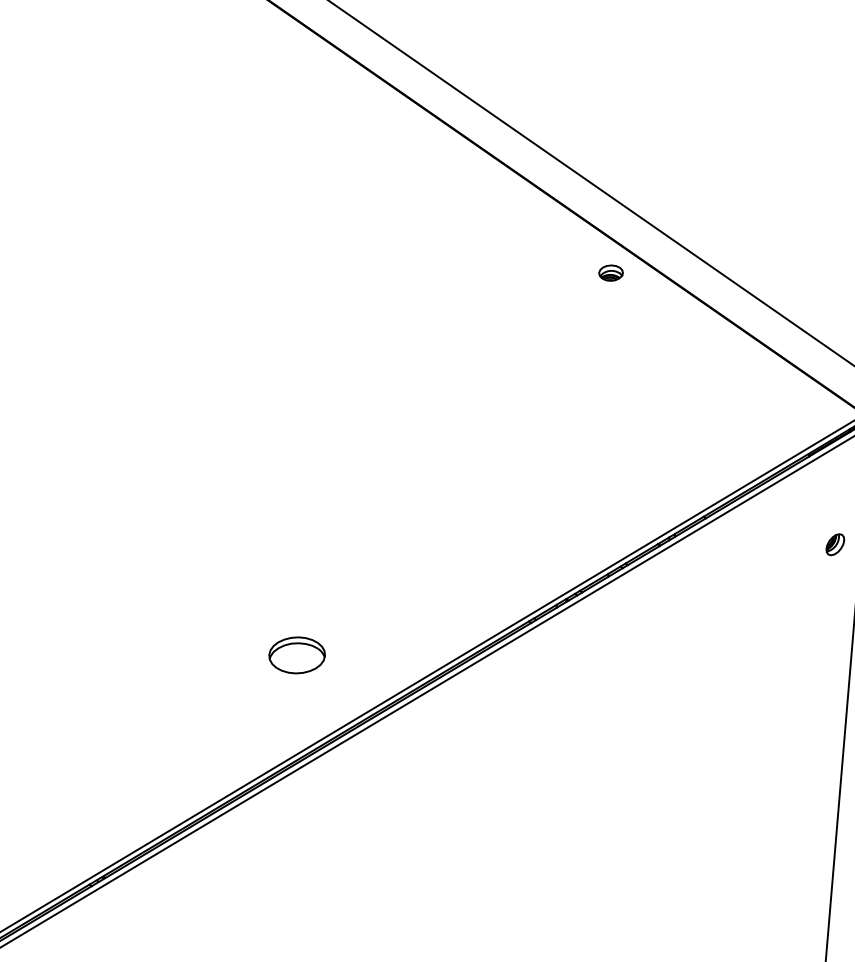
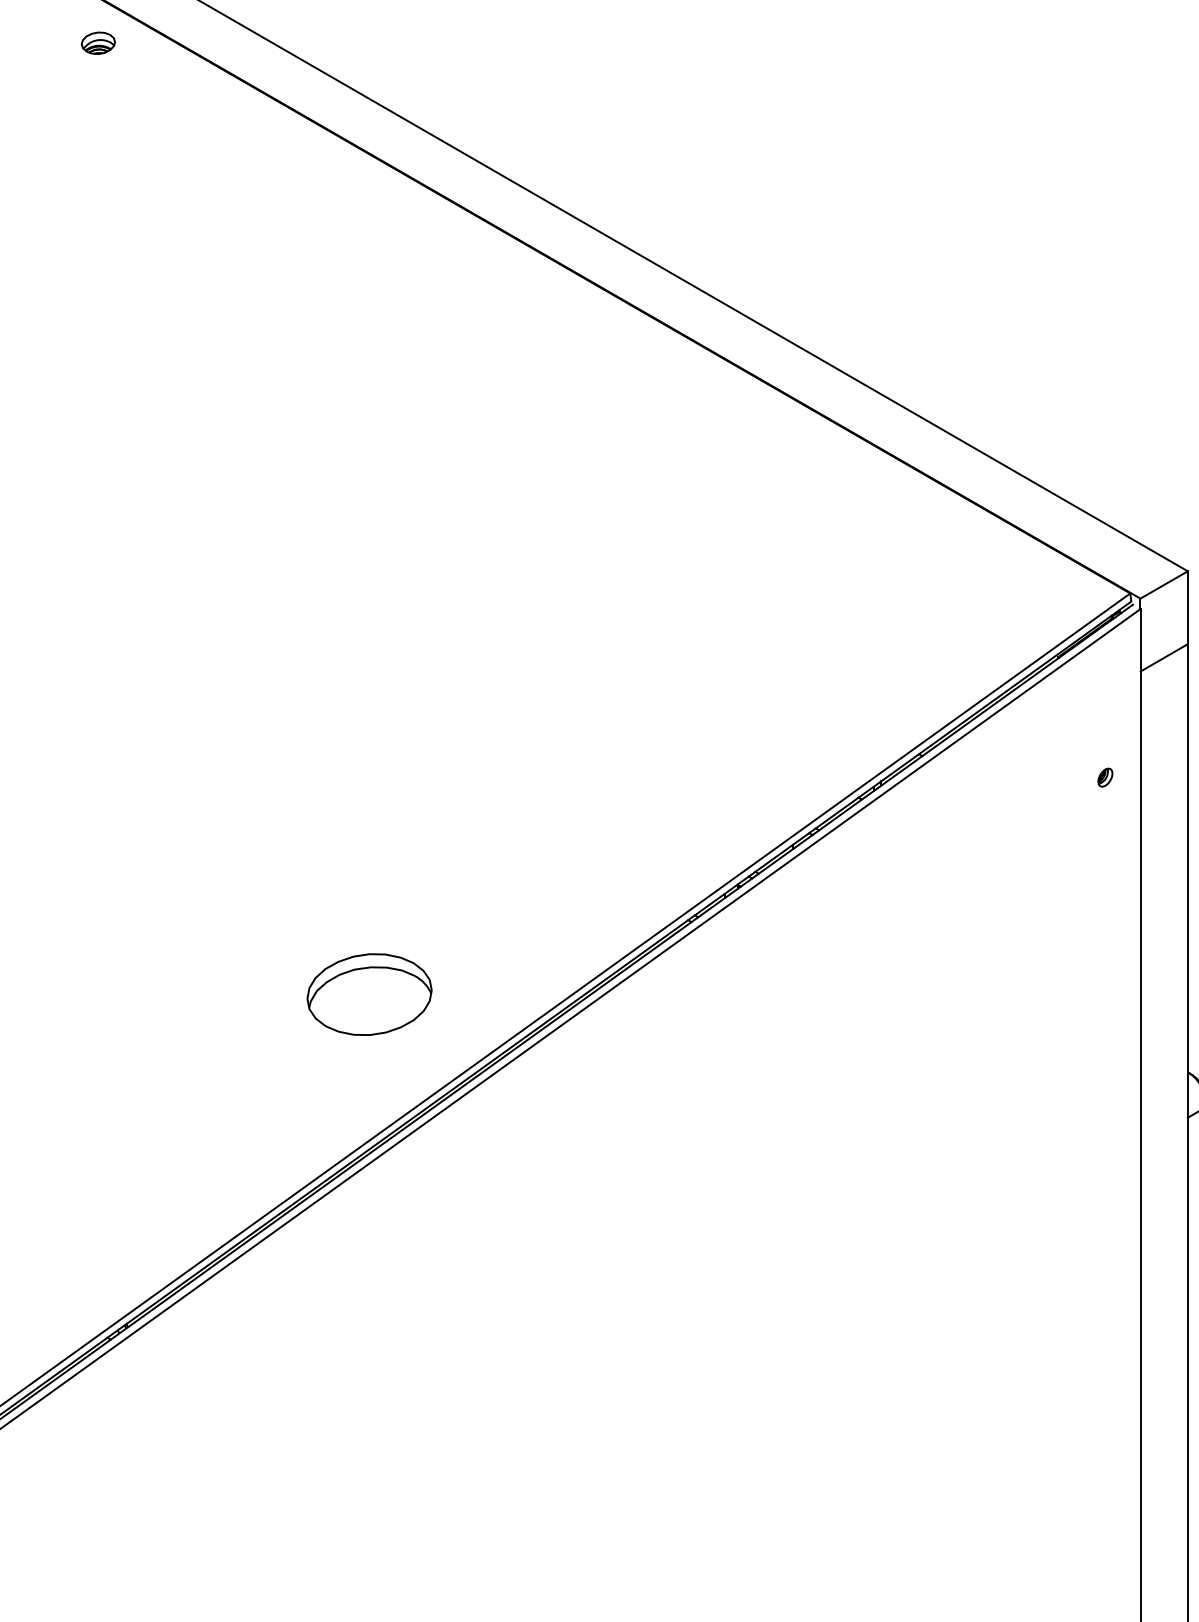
part: (611, 272) -> (761, 425), removed
part: (835, 544) -> (1105, 777), size x0.6
part: (297, 655) -> (369, 994), size x1.6

